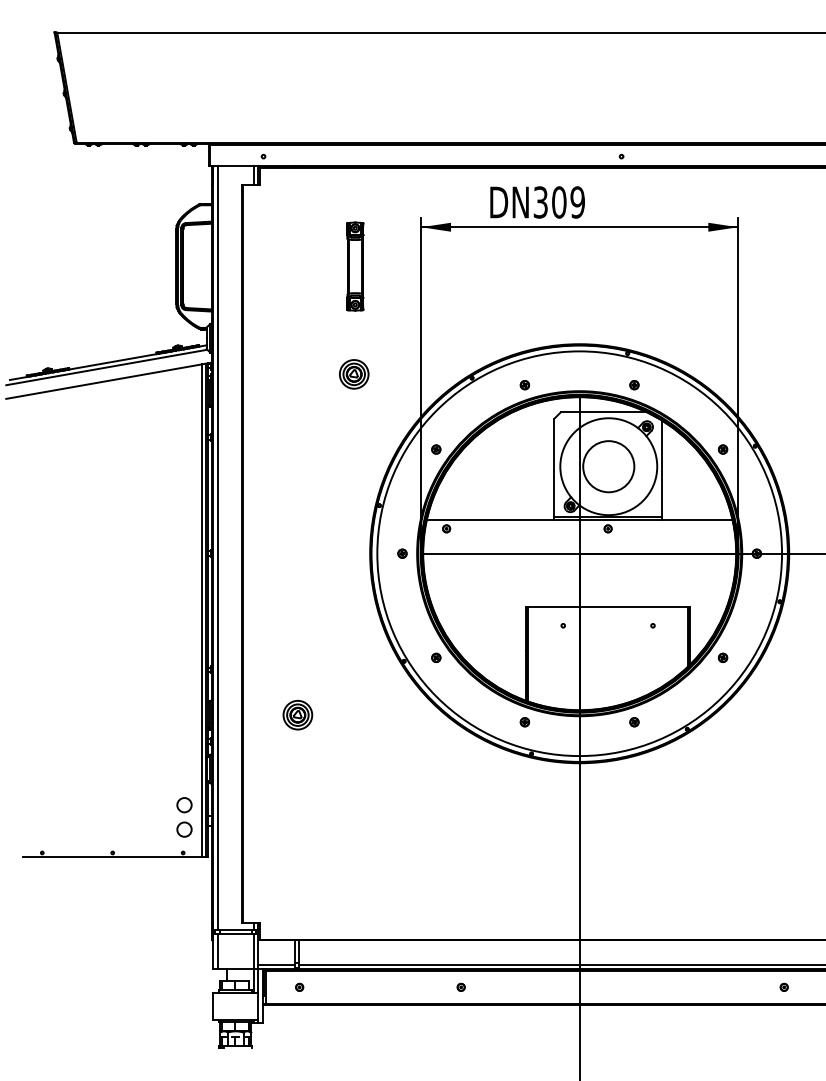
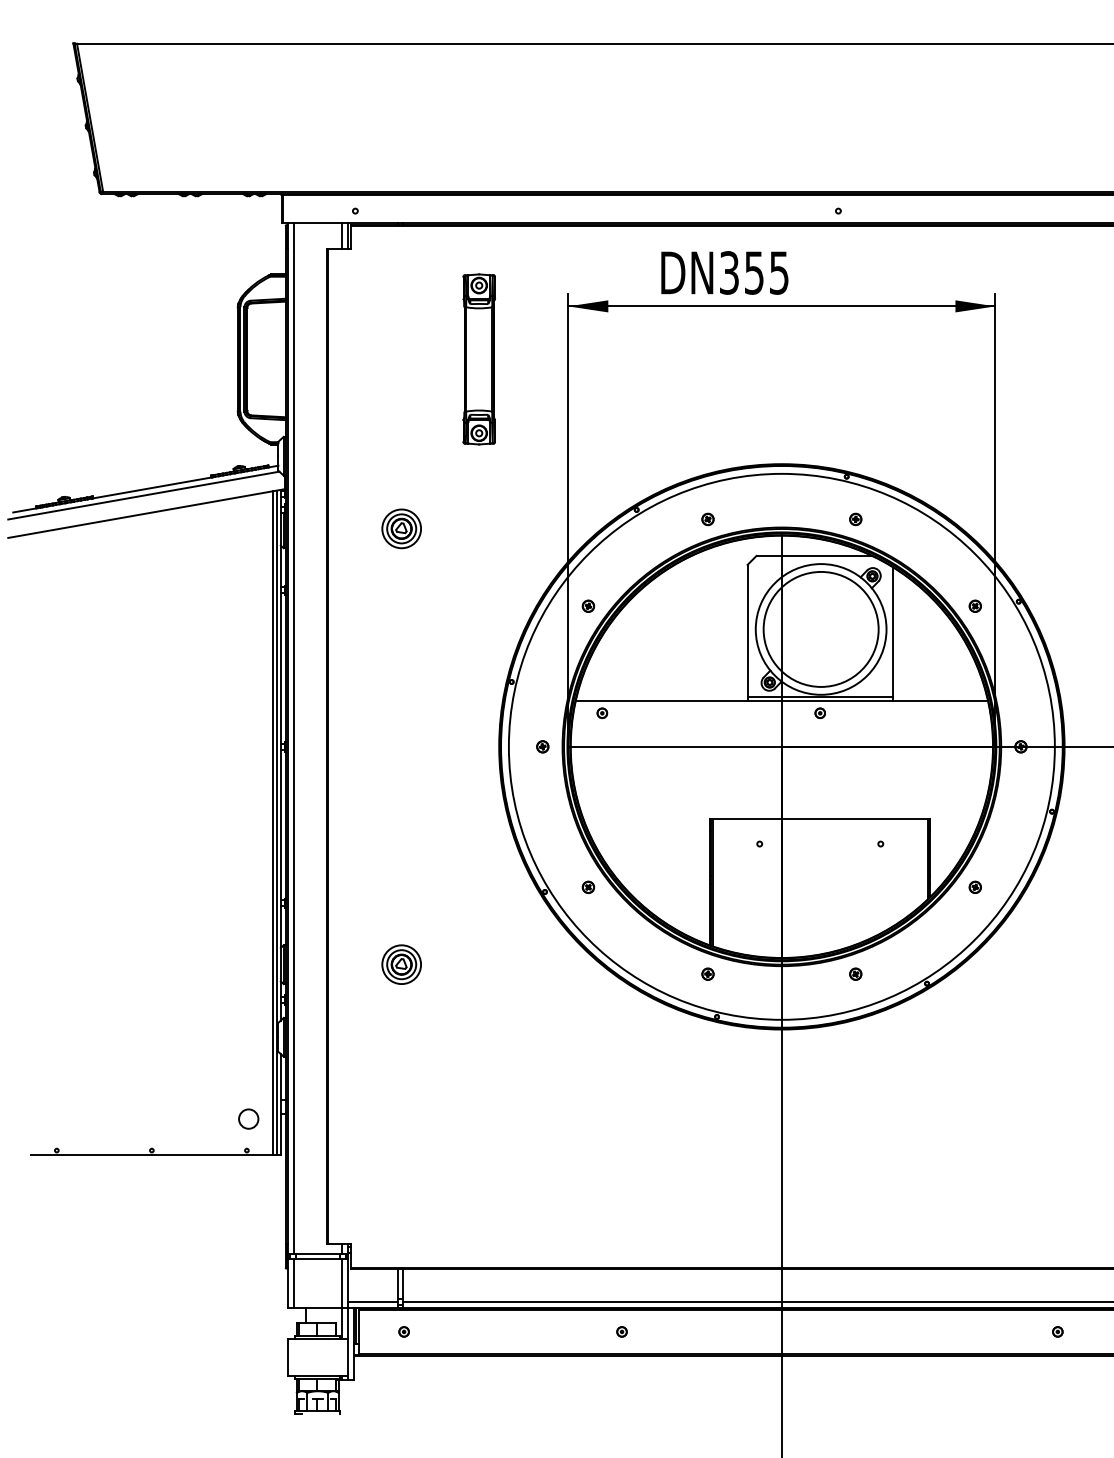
text: (568, 202) -> (766, 272), DN309 -> DN355
part: (354, 266) -> (478, 359), size x1.43
part: (354, 374) -> (401, 528), moved
circle: (608, 466) -> (820, 628), size x1.67
circle: (184, 804) -> (248, 1085), removed

